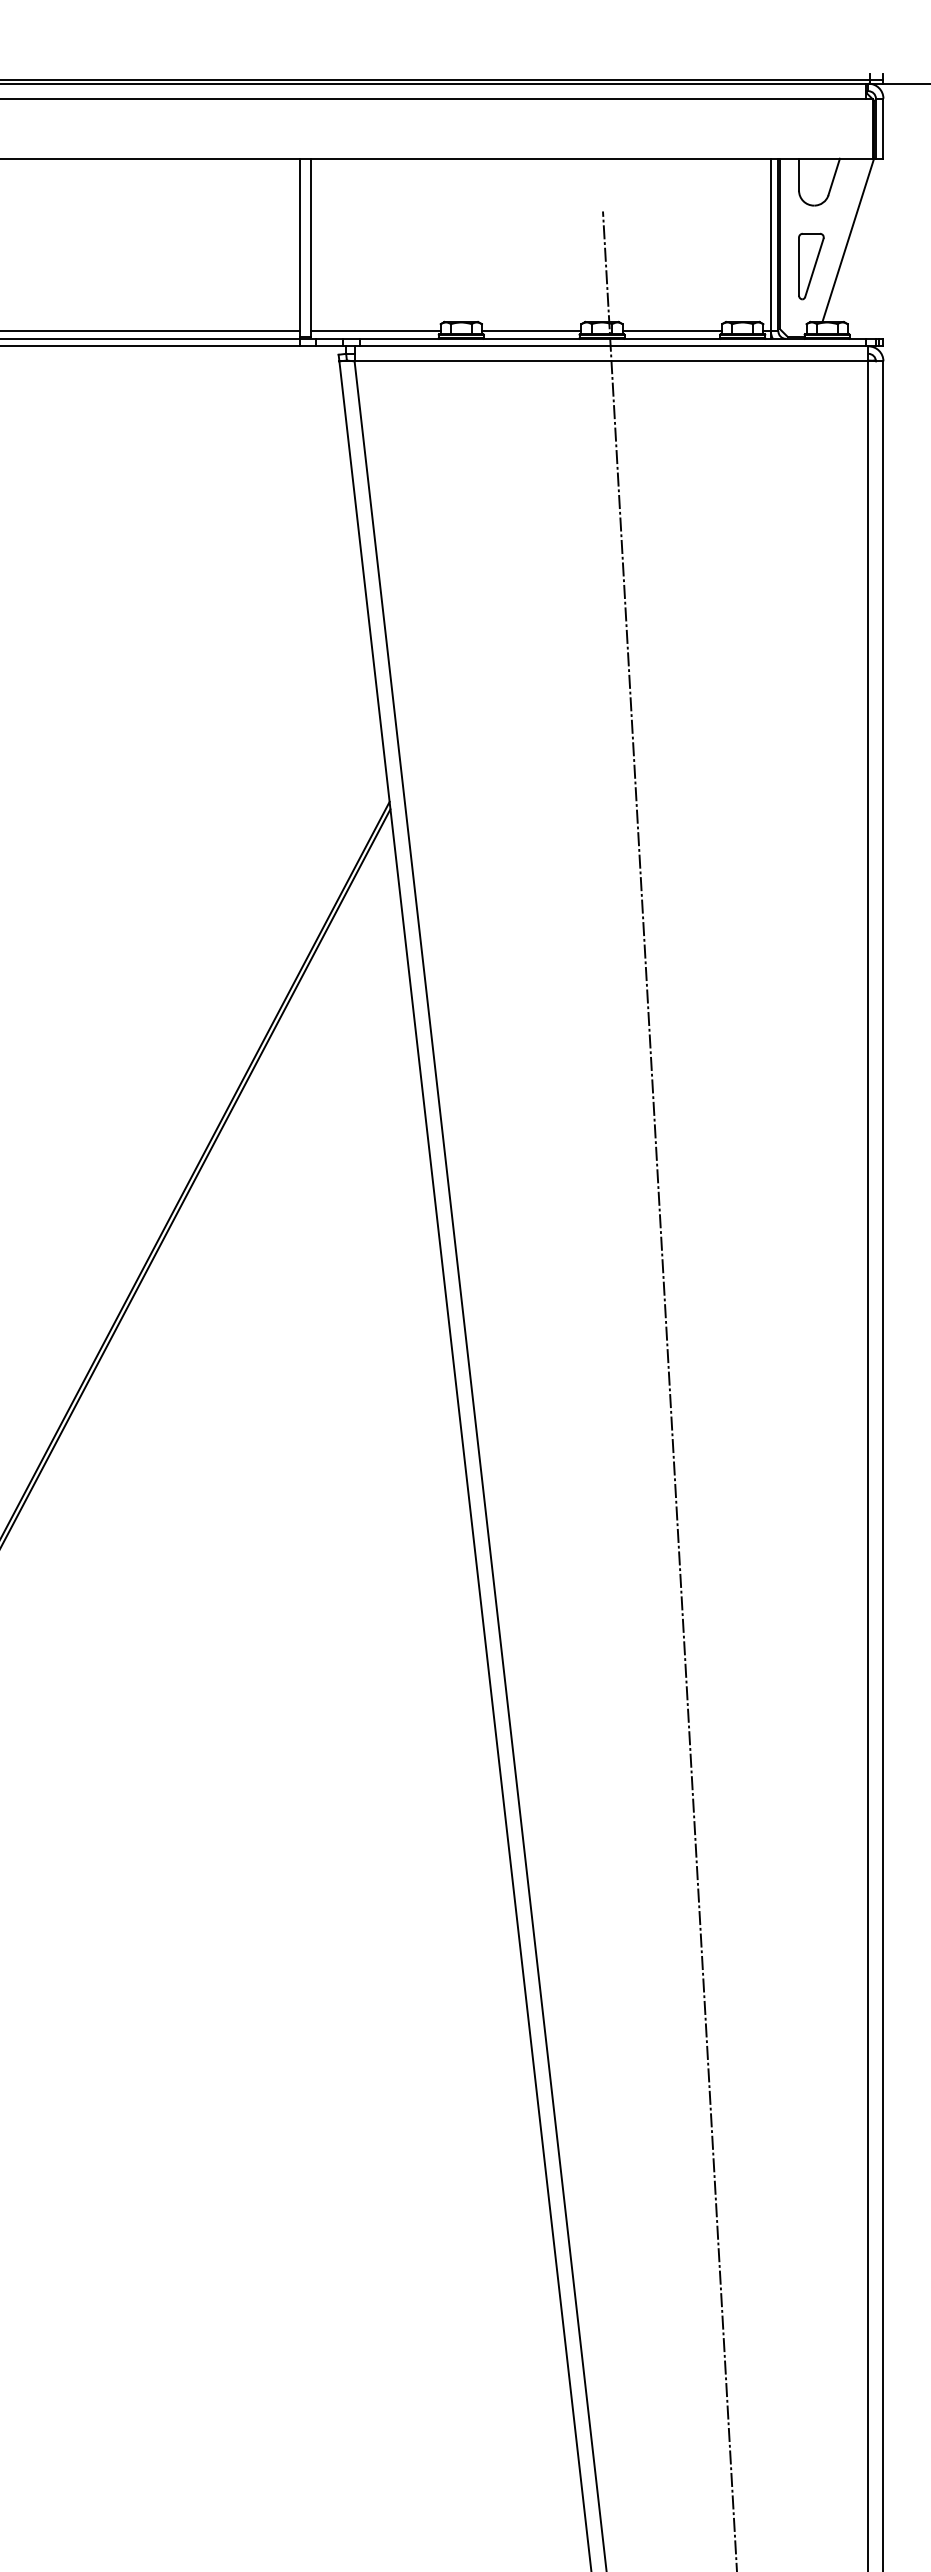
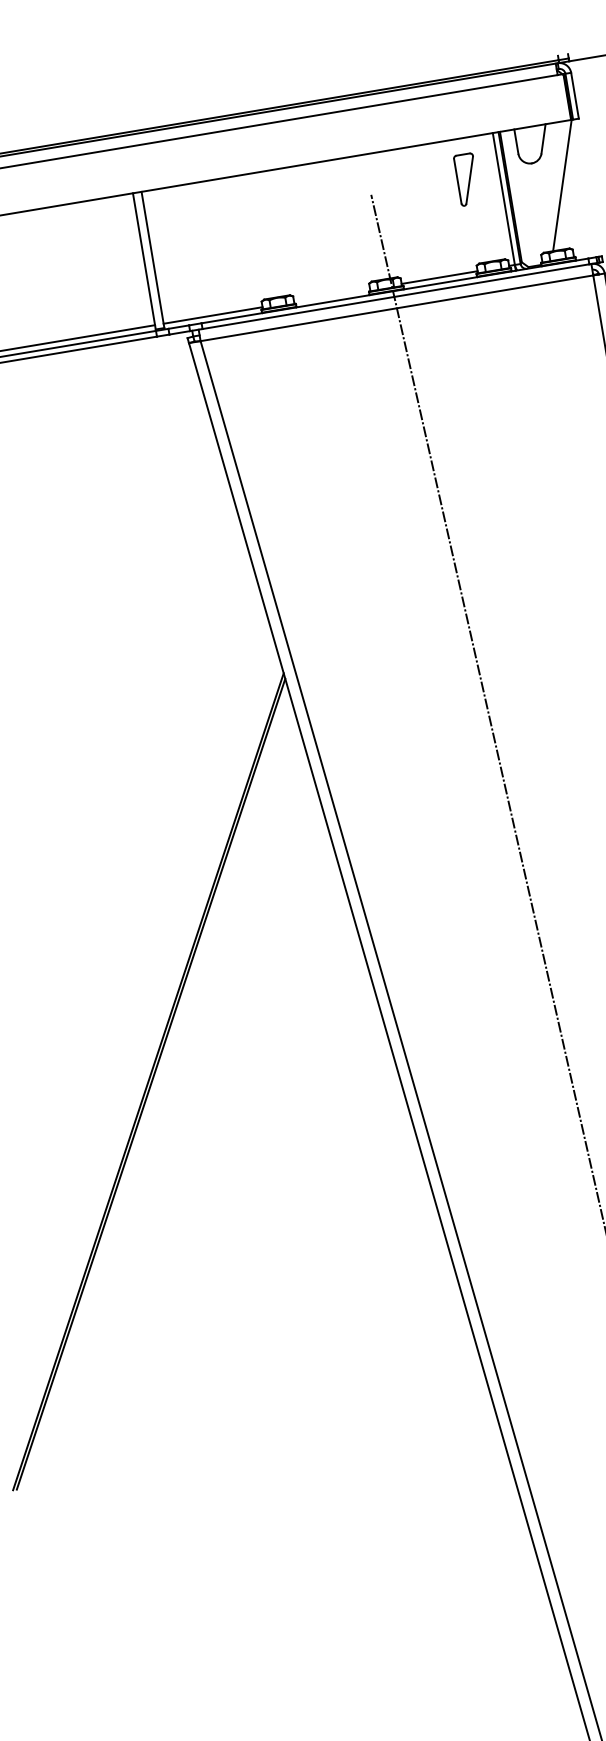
part: (811, 266) -> (467, 179), moved
line: (531, 331) -> (331, 295), removed

